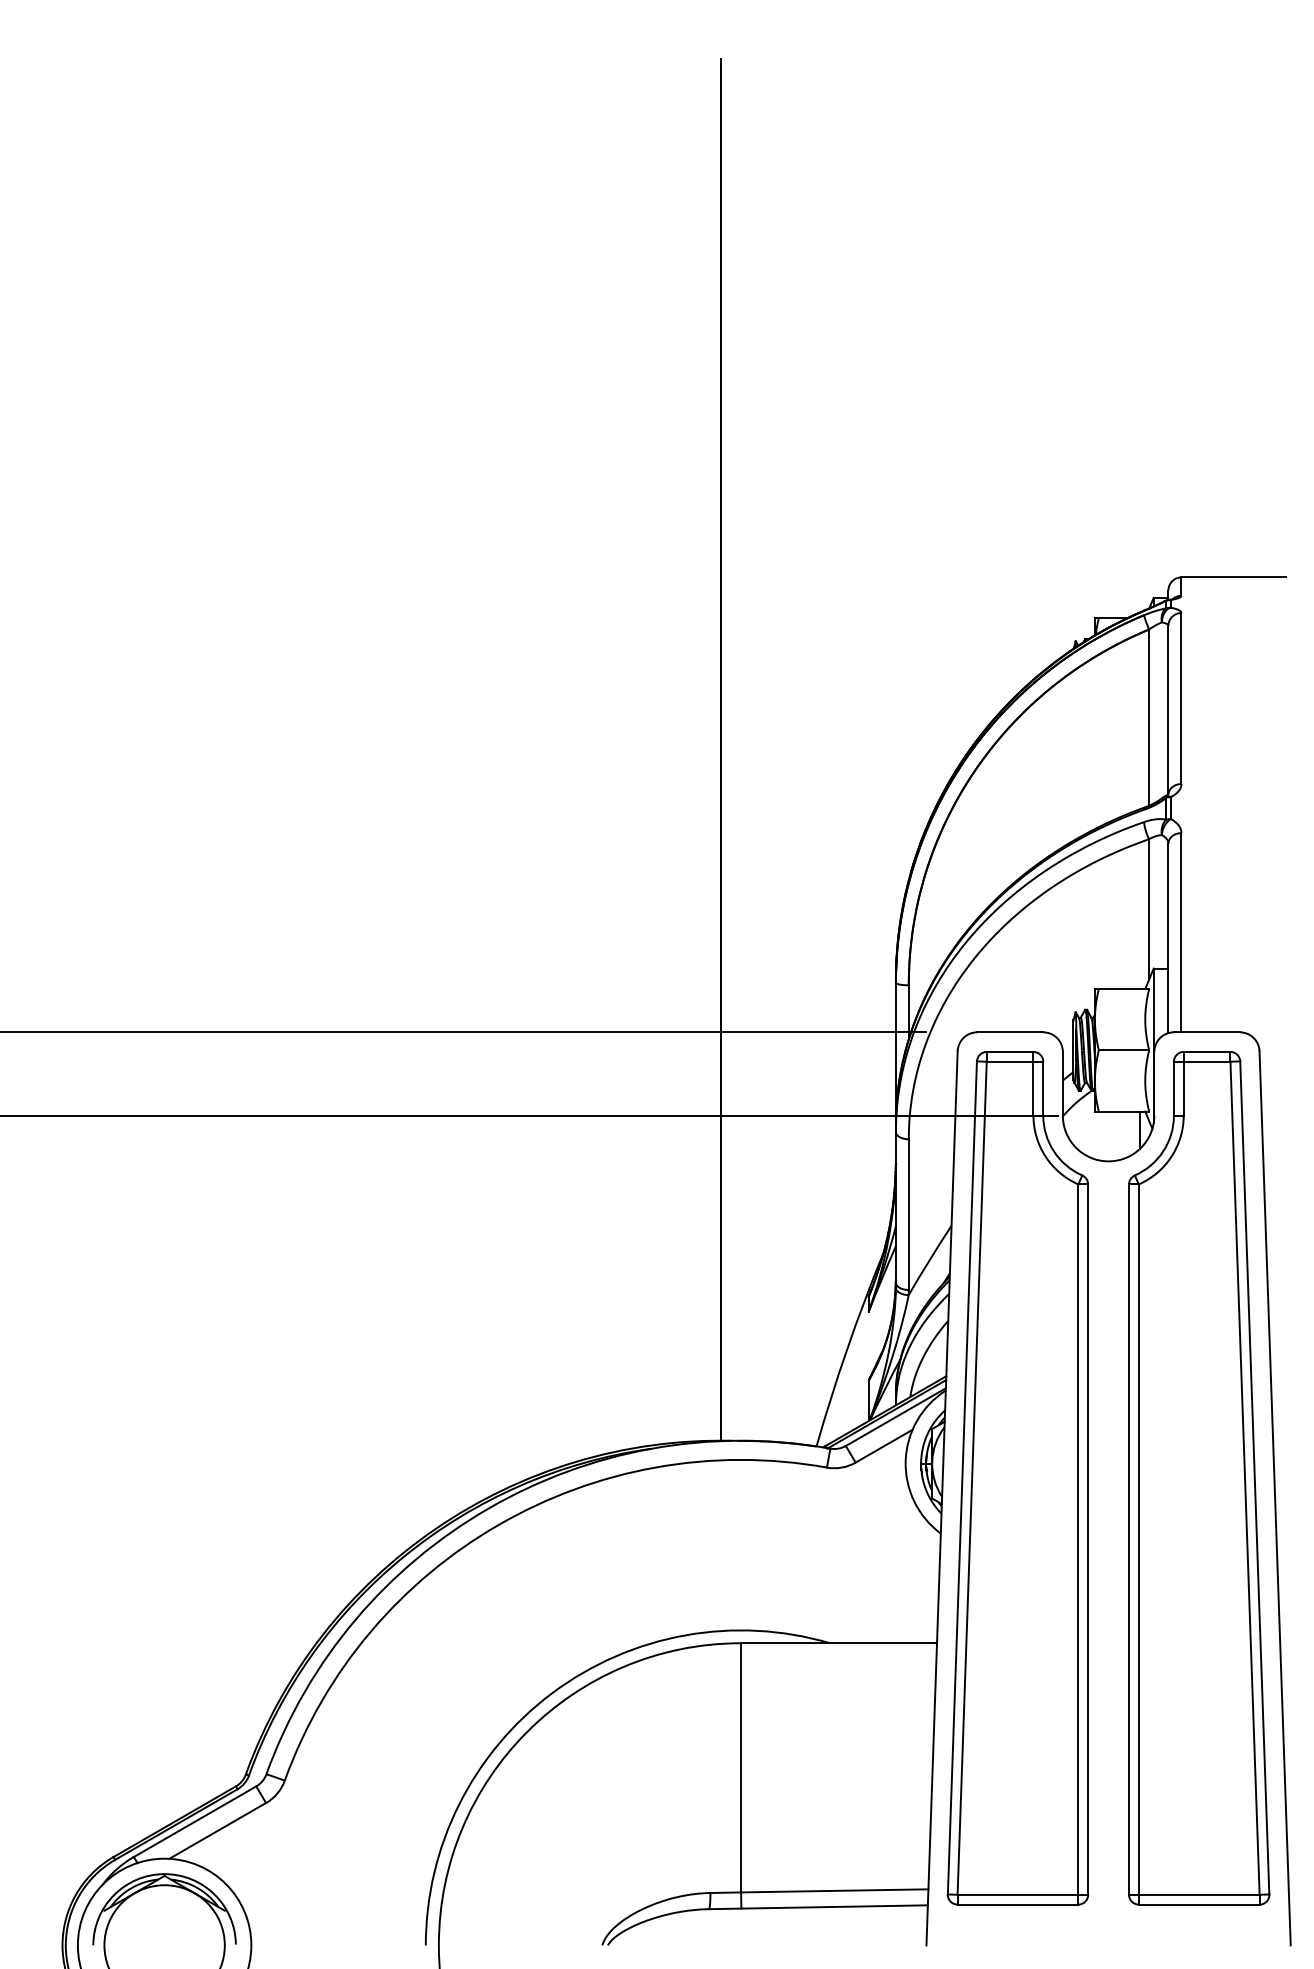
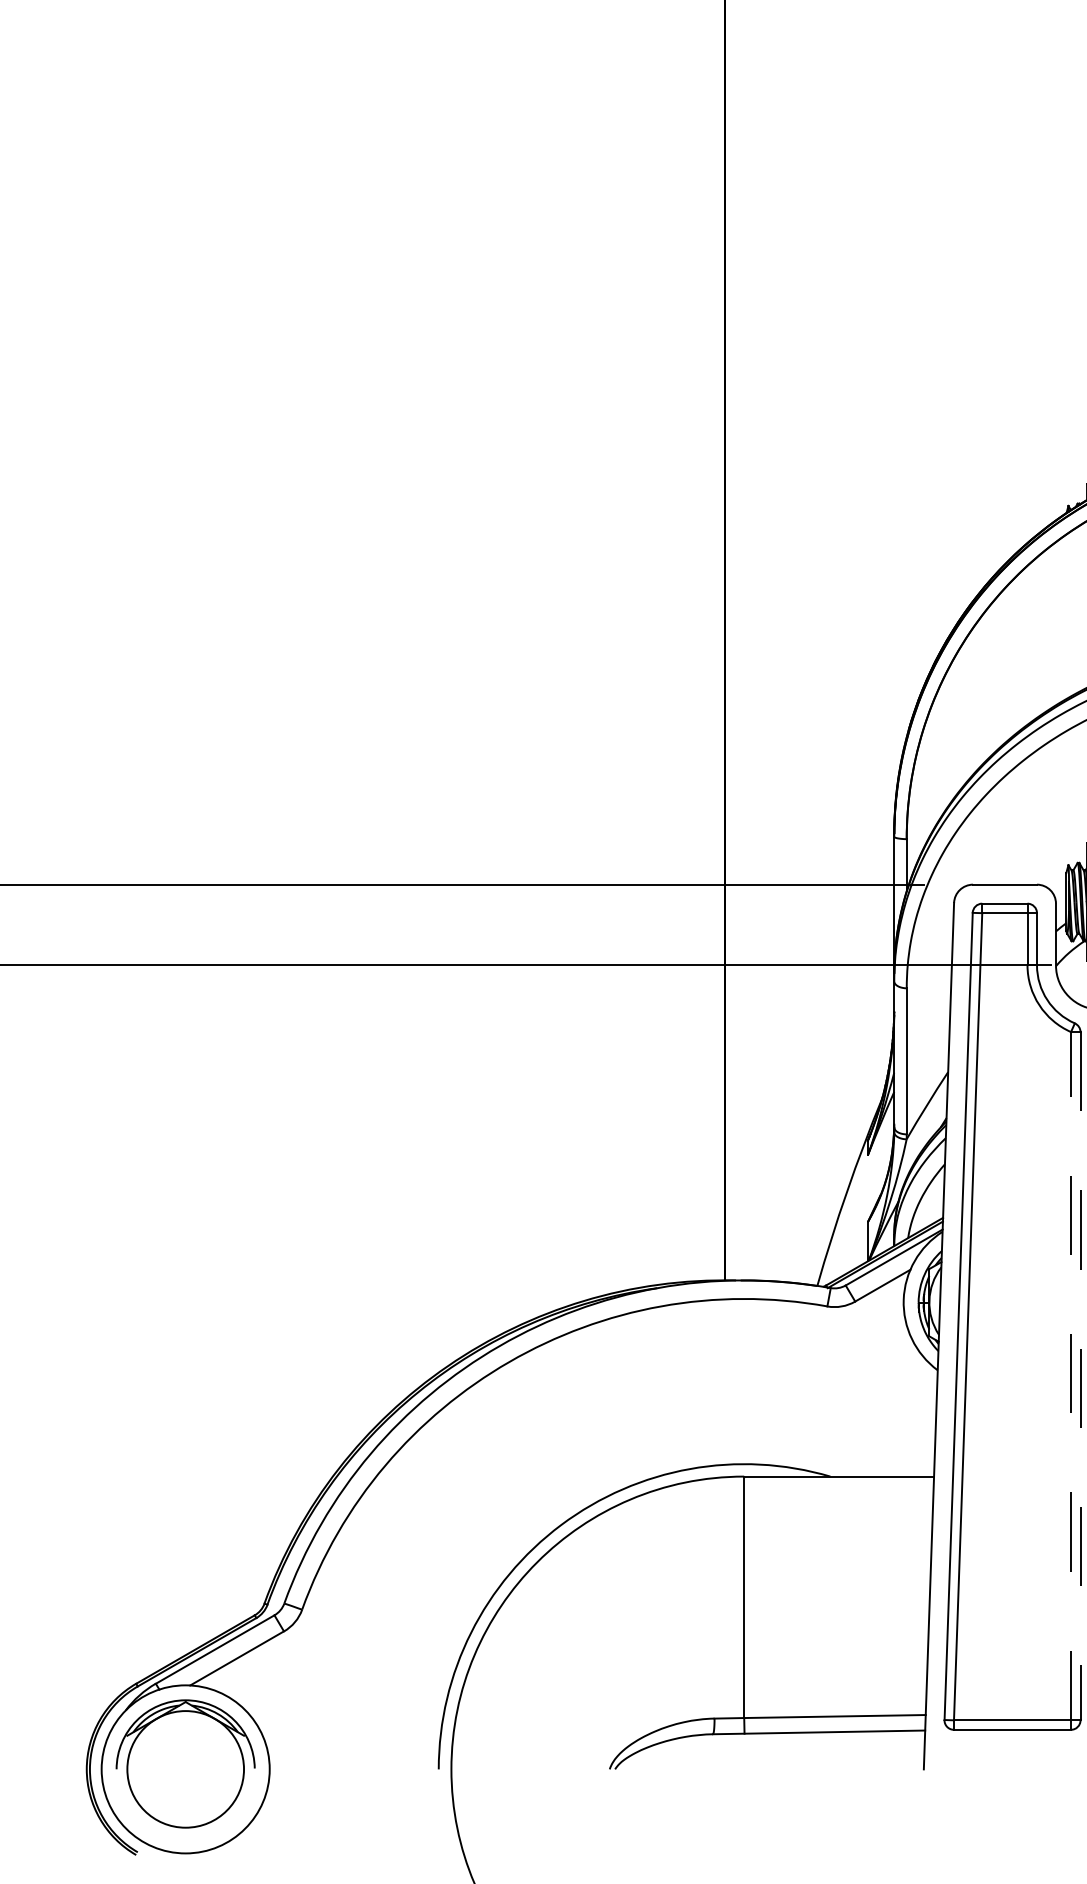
line: (1088, 1540) -> (1080, 1377), solid -> dashed
line: (1078, 1544) -> (1071, 1380), solid -> dashed

